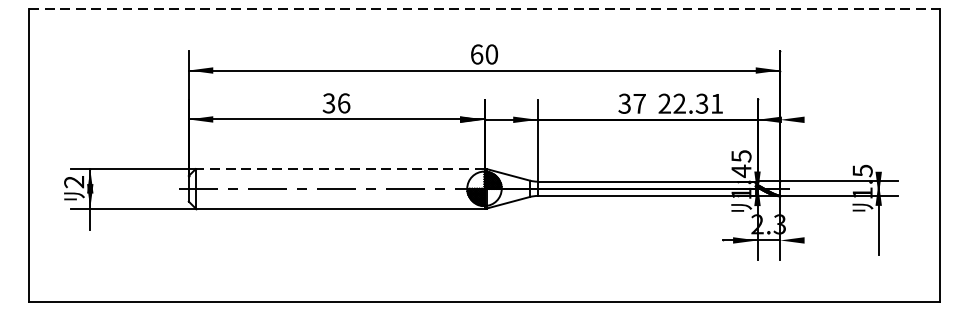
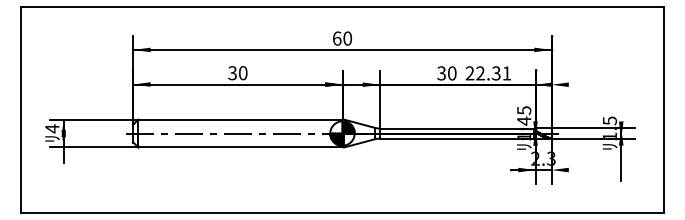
line: (484, 9) -> (342, 6), dashed -> solid
text: (344, 103) -> (243, 73), 36 -> 30
text: (640, 103) -> (452, 73), 37 -> 30
line: (338, 168) -> (239, 119), dashed -> solid
text: (74, 181) -> (52, 128), 2 -> 4

